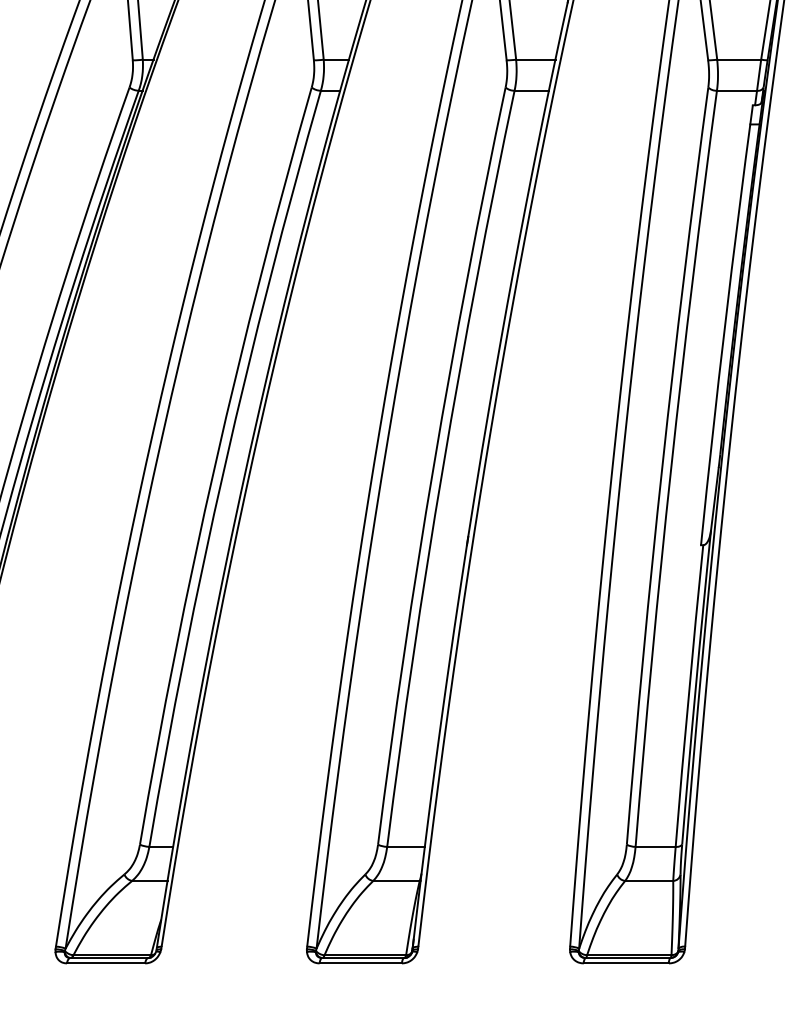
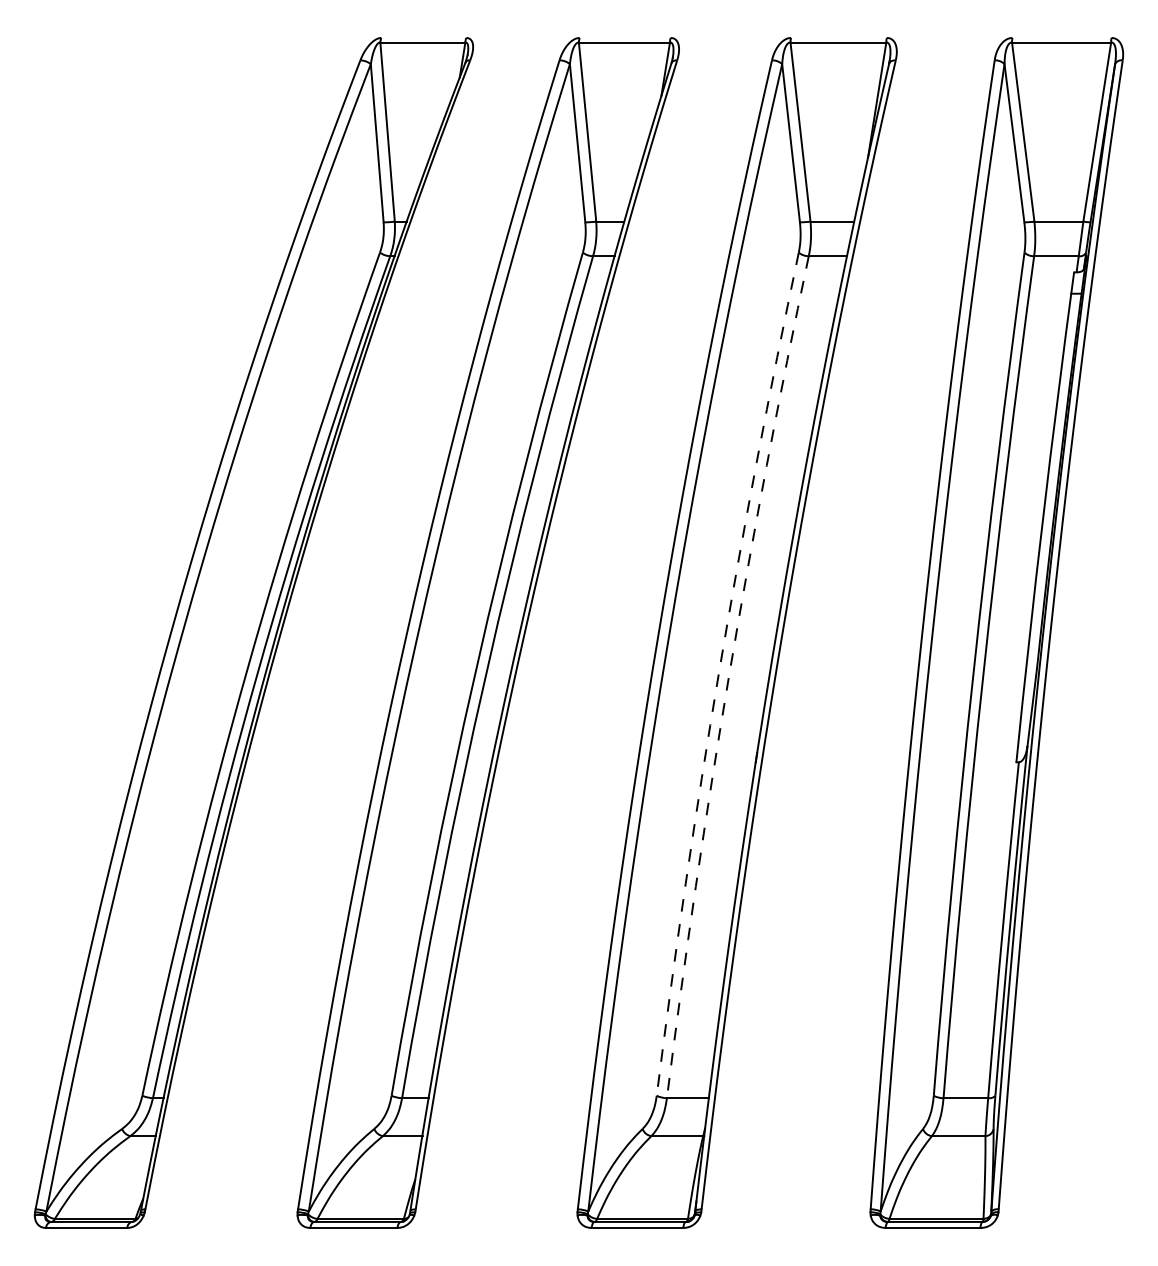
arc: (434, 464) -> (719, 672), solid -> dashed
arc: (443, 467) -> (729, 675), solid -> dashed

